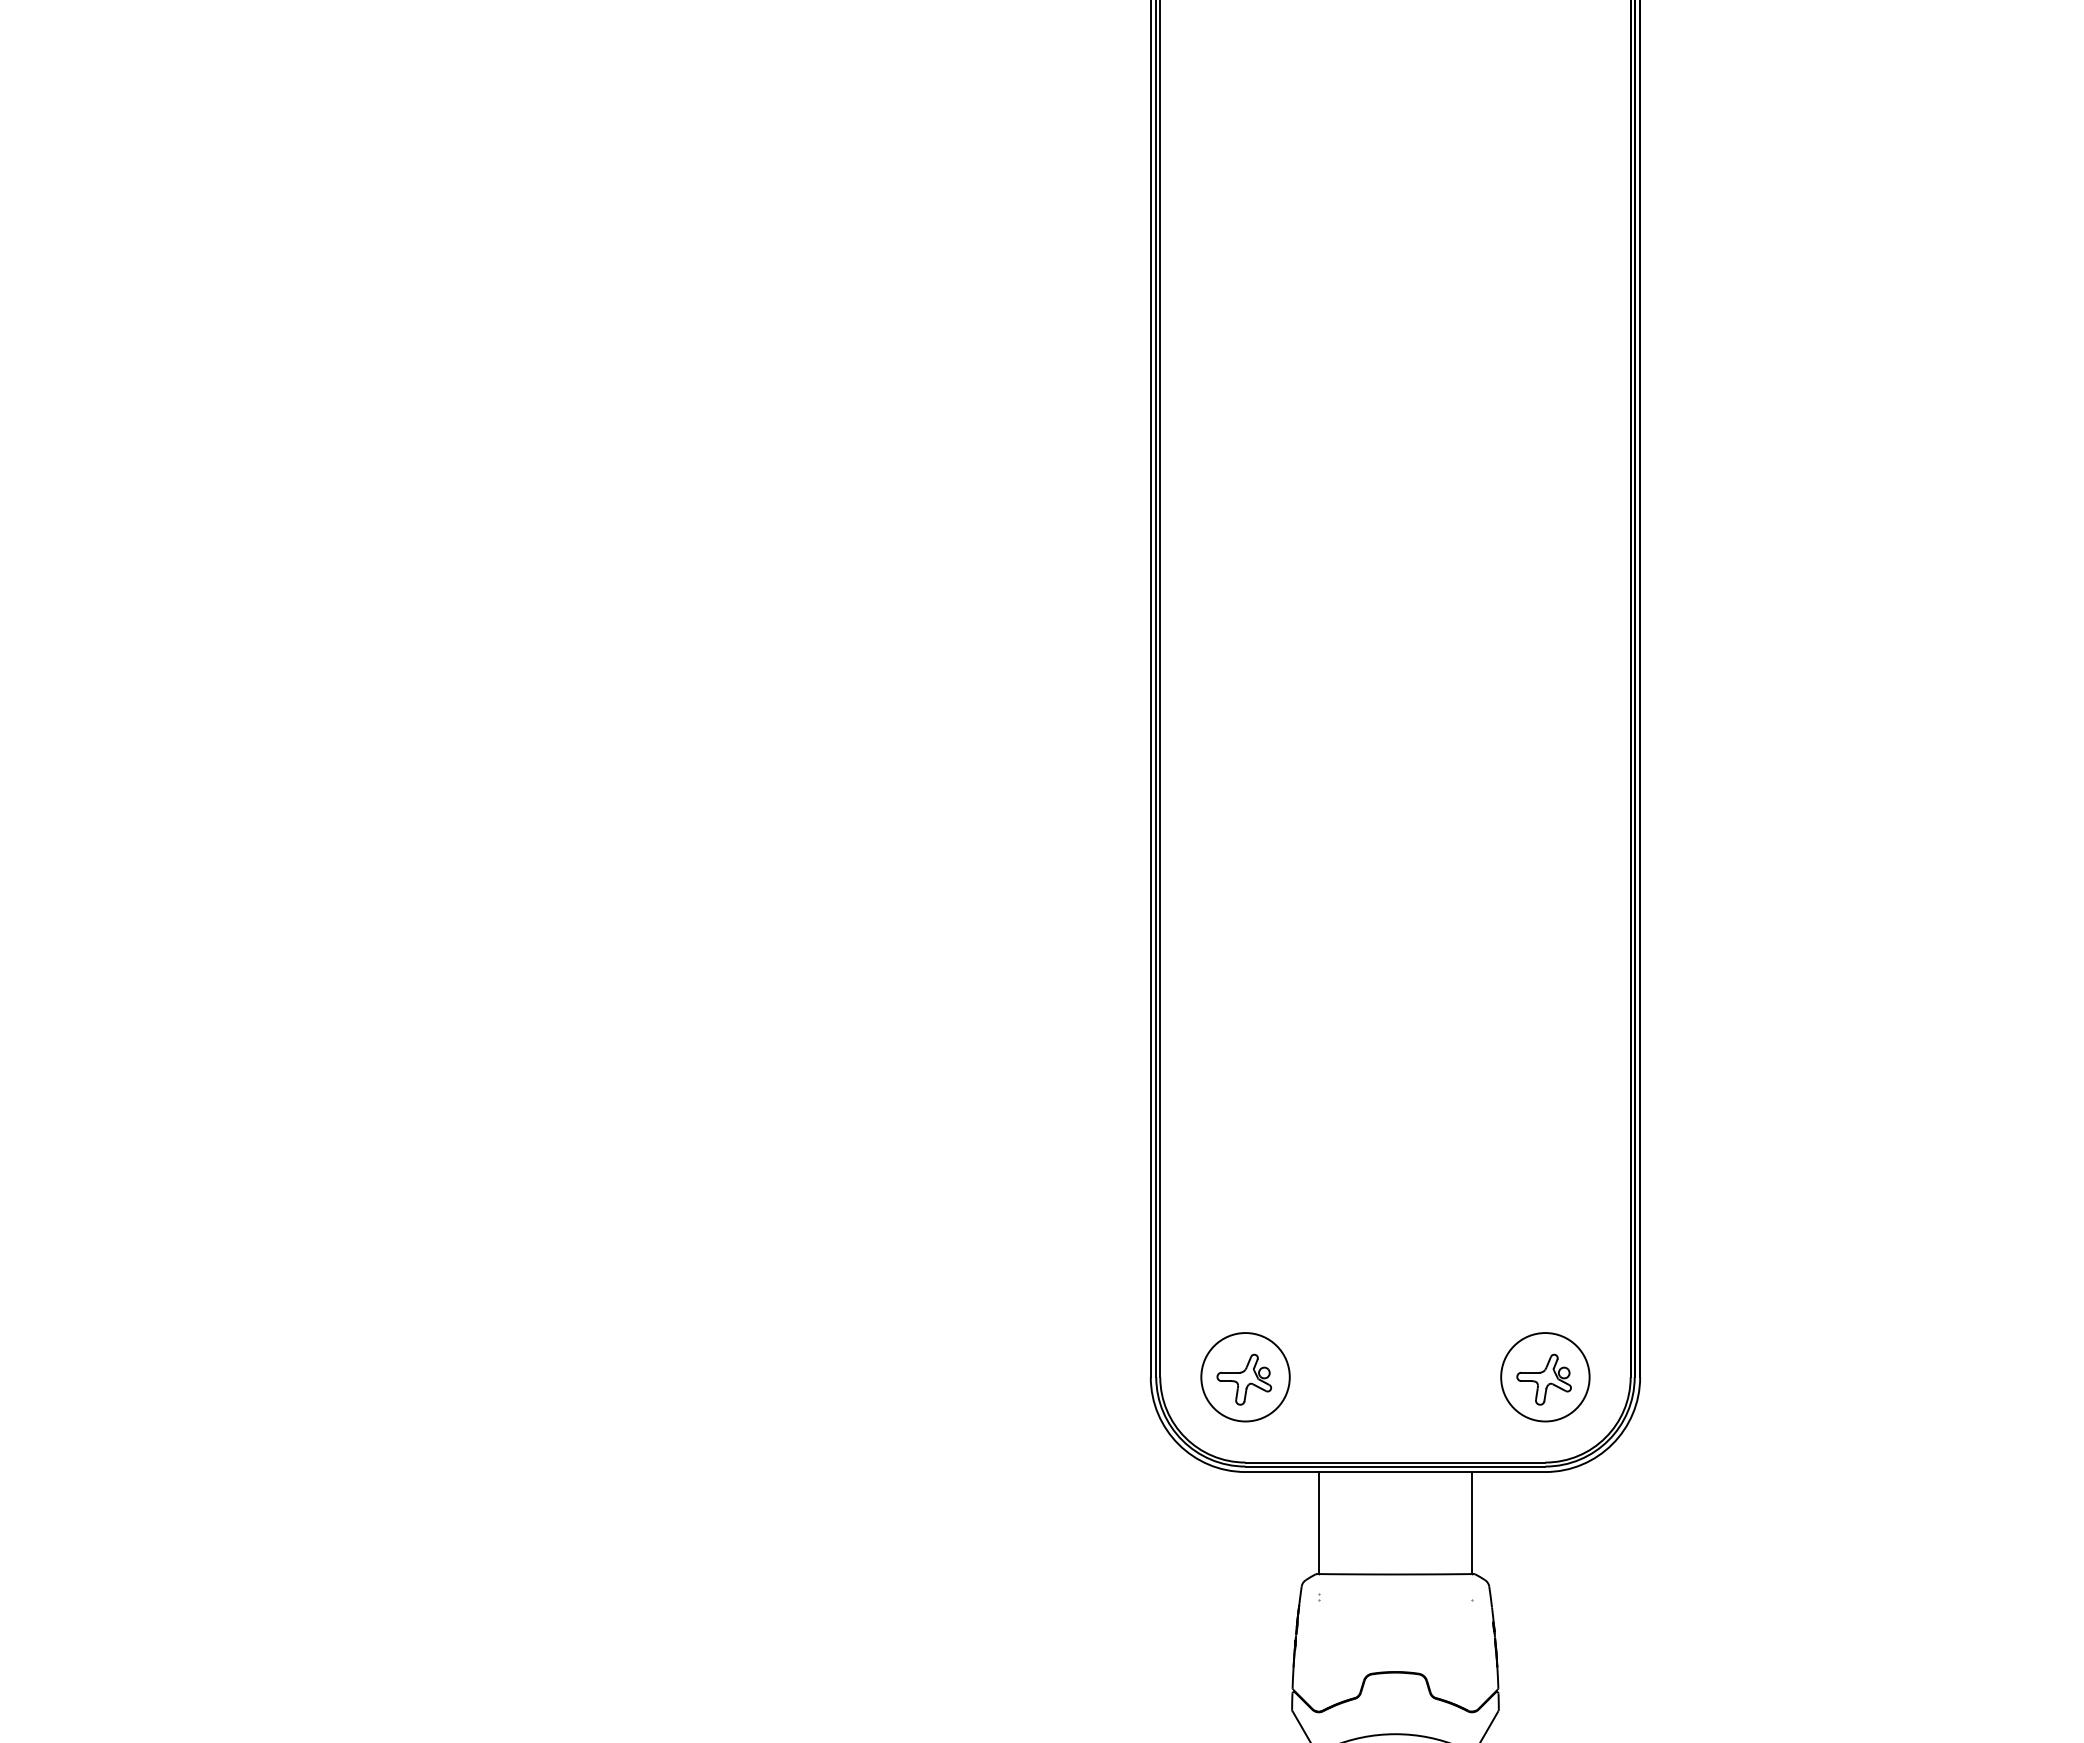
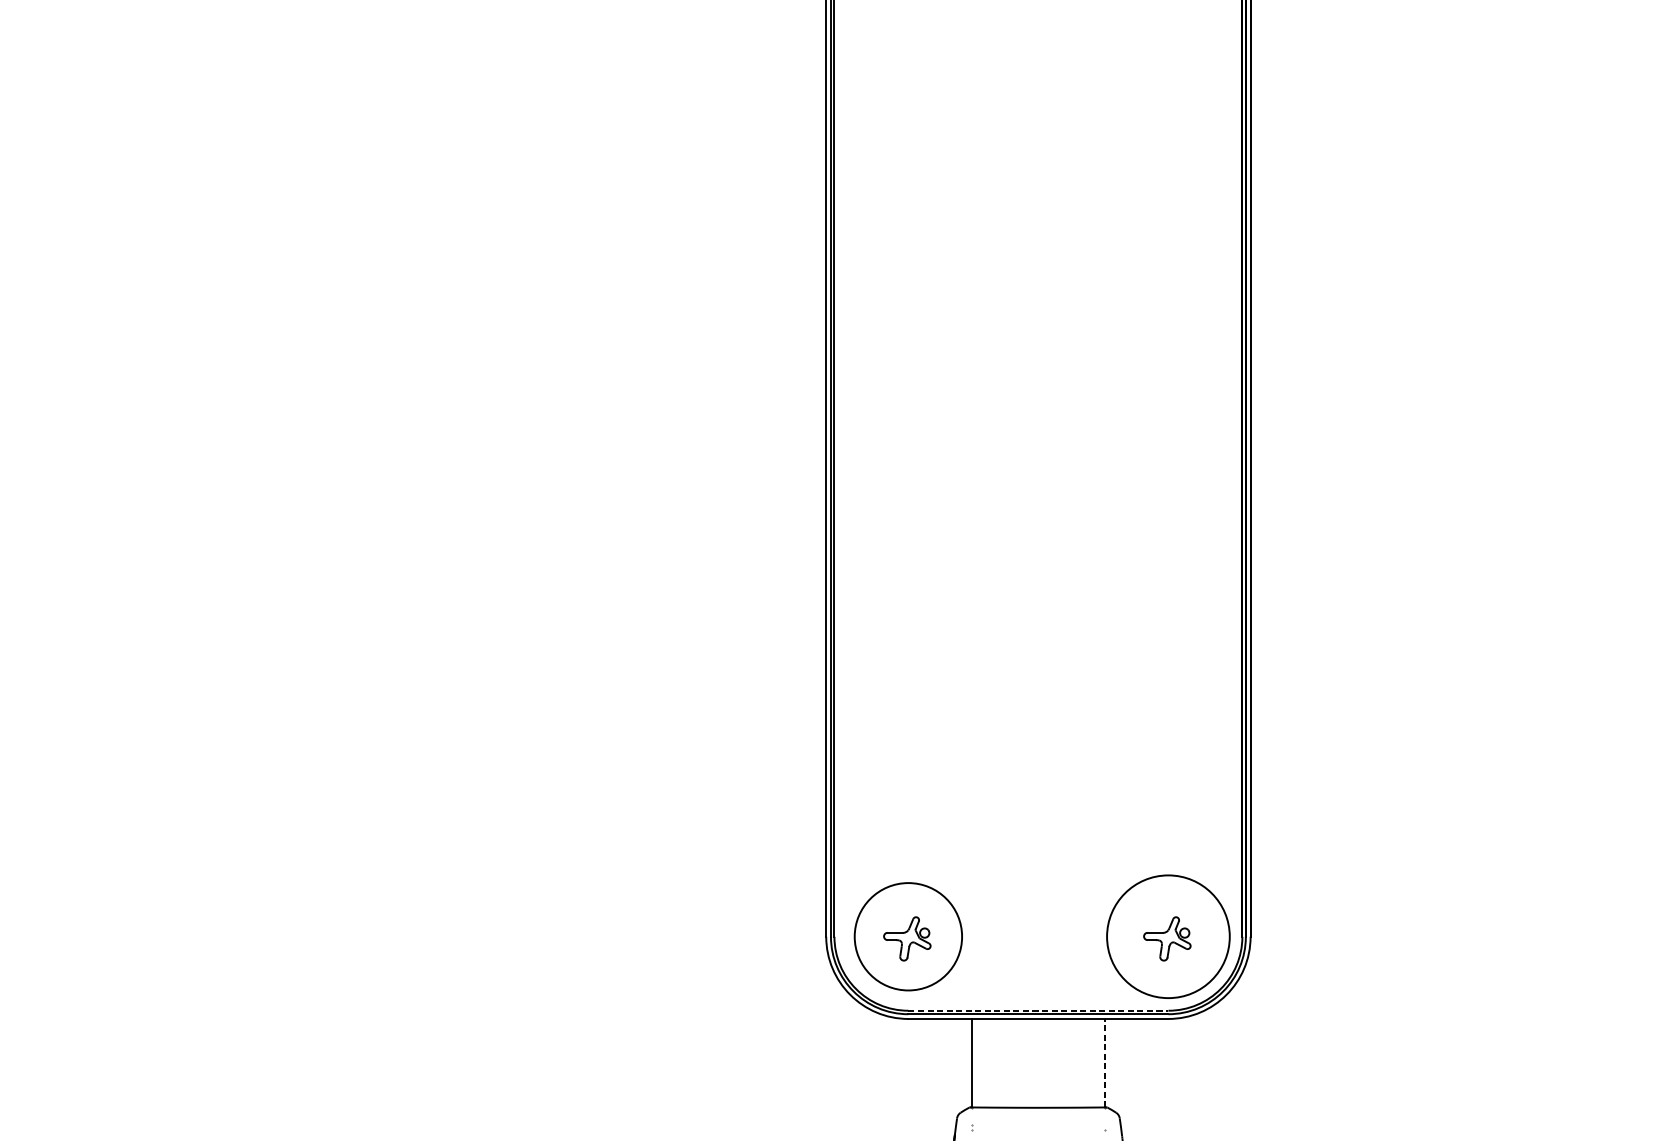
circle: (1245, 1377) -> (908, 936), size x1.4
circle: (1545, 1377) -> (1168, 936), size x1.6
line: (1395, 1462) -> (1038, 1010), solid -> dashed
line: (1471, 1522) -> (1104, 1062), solid -> dashed

